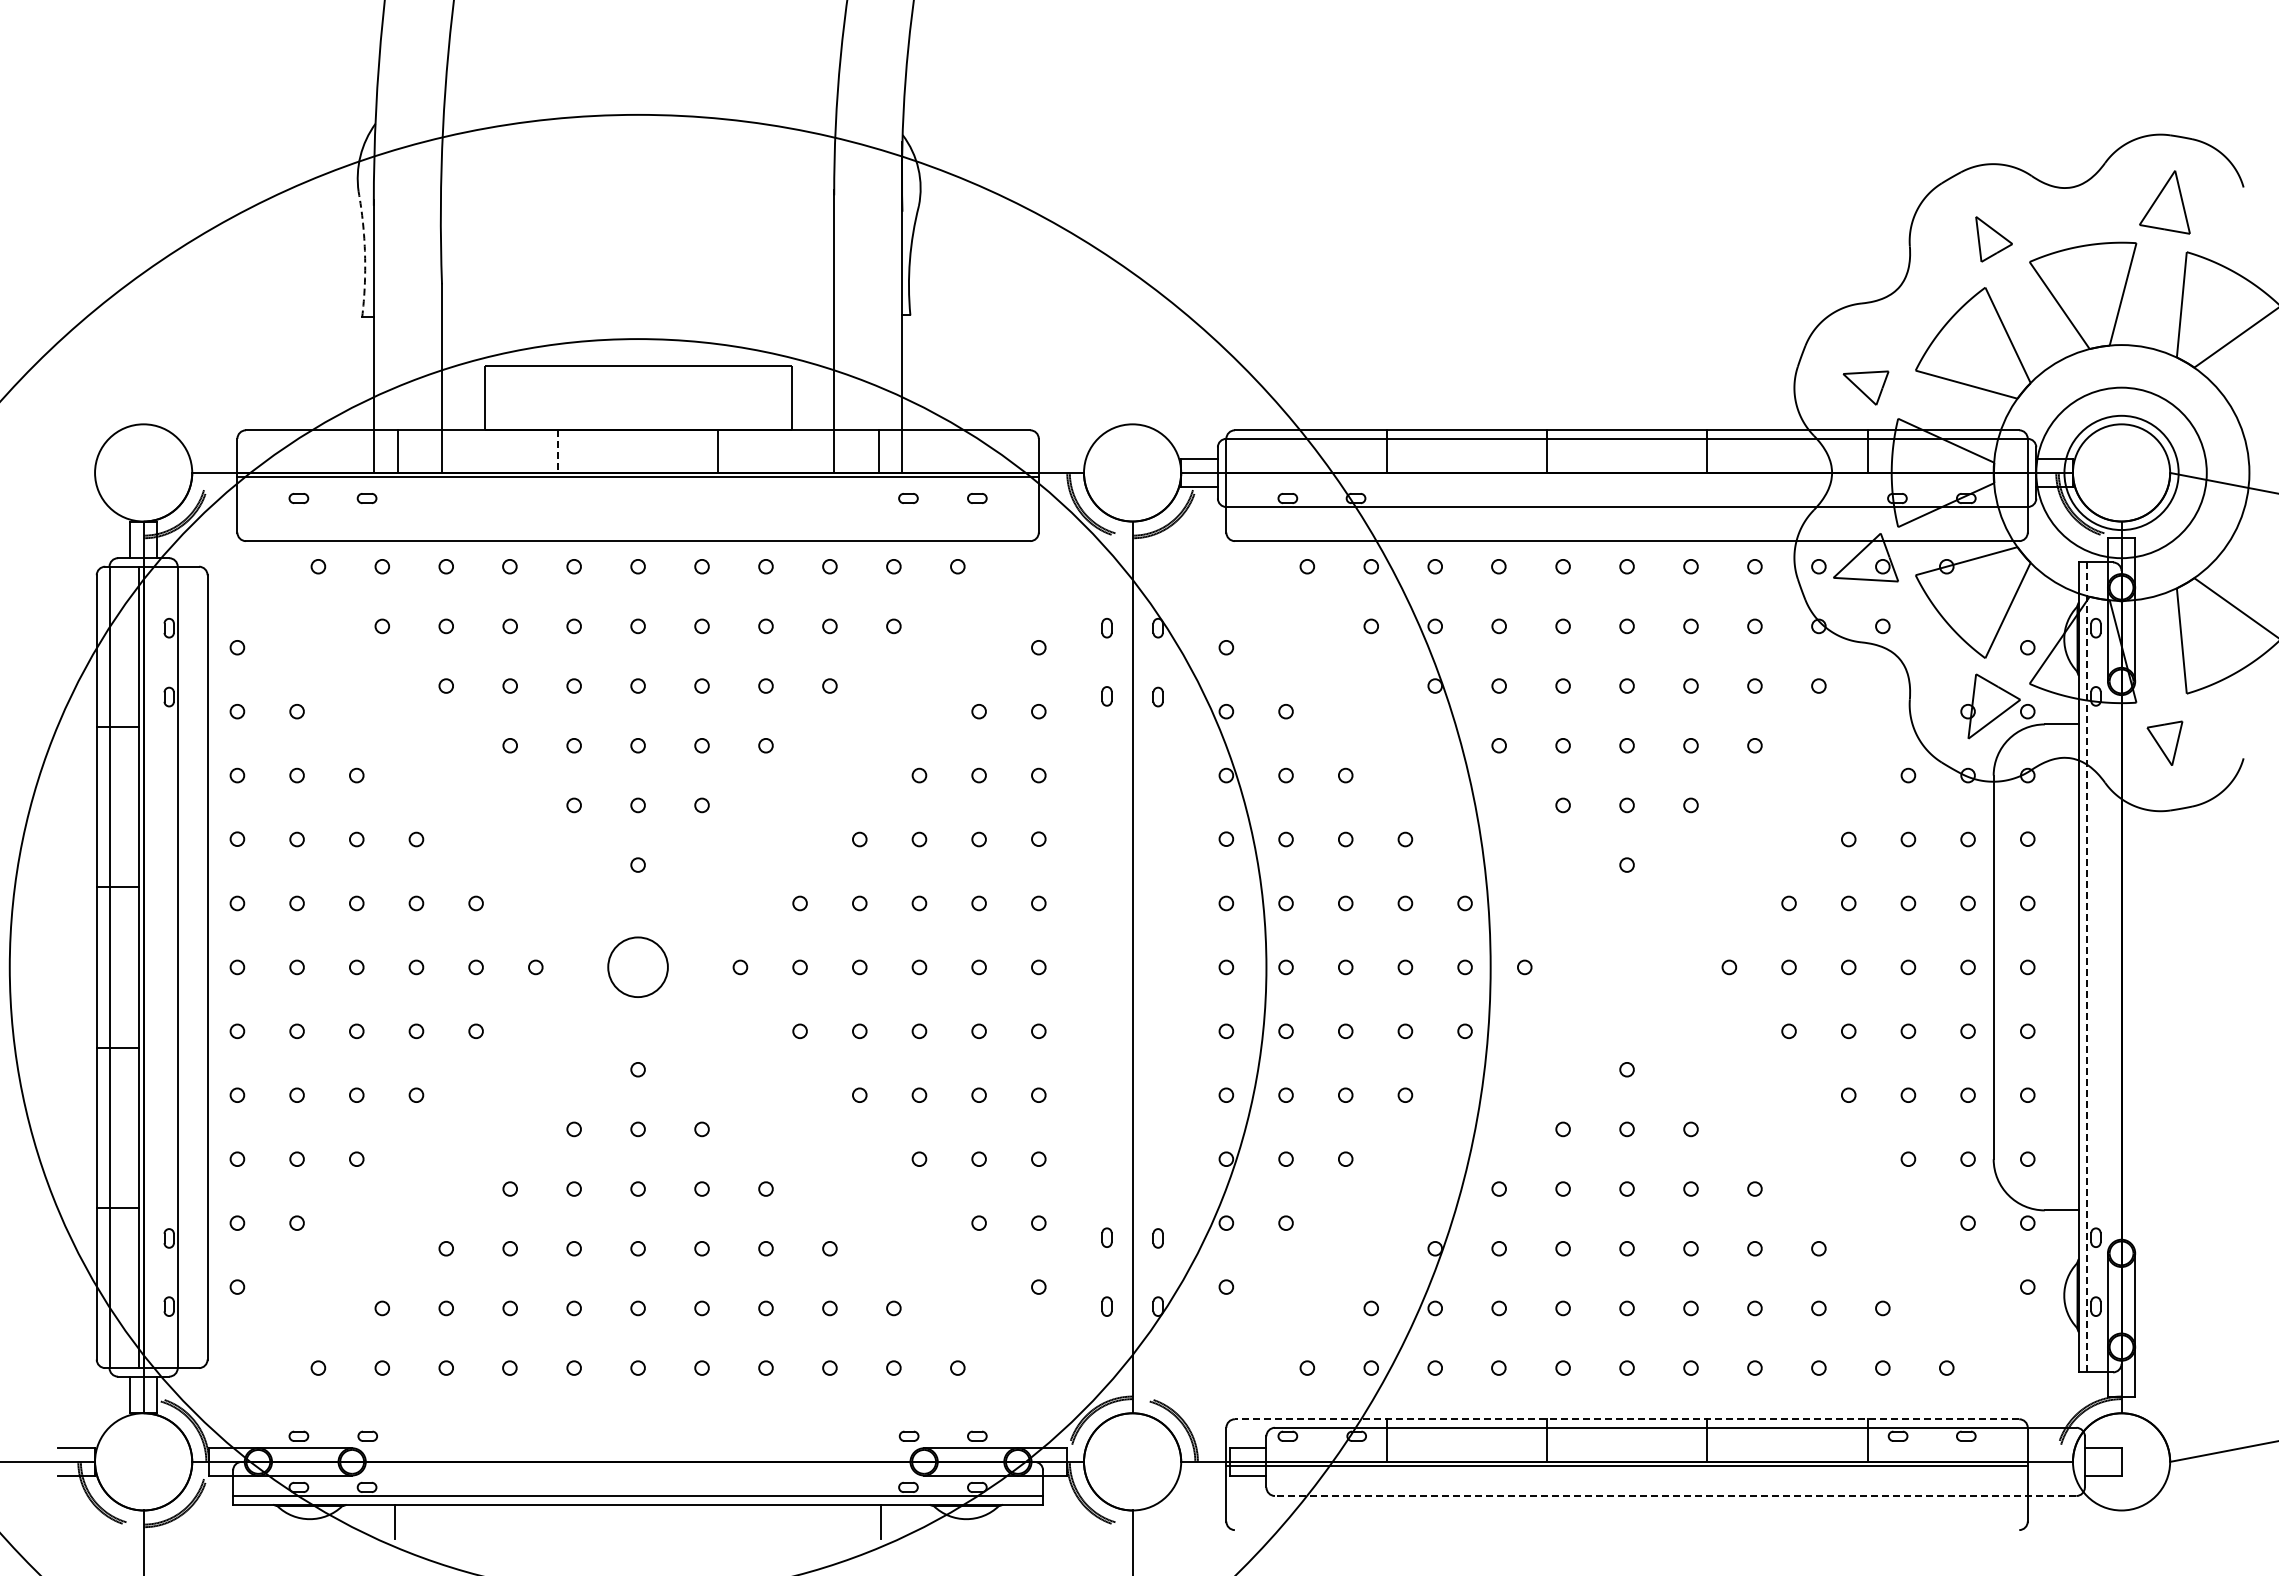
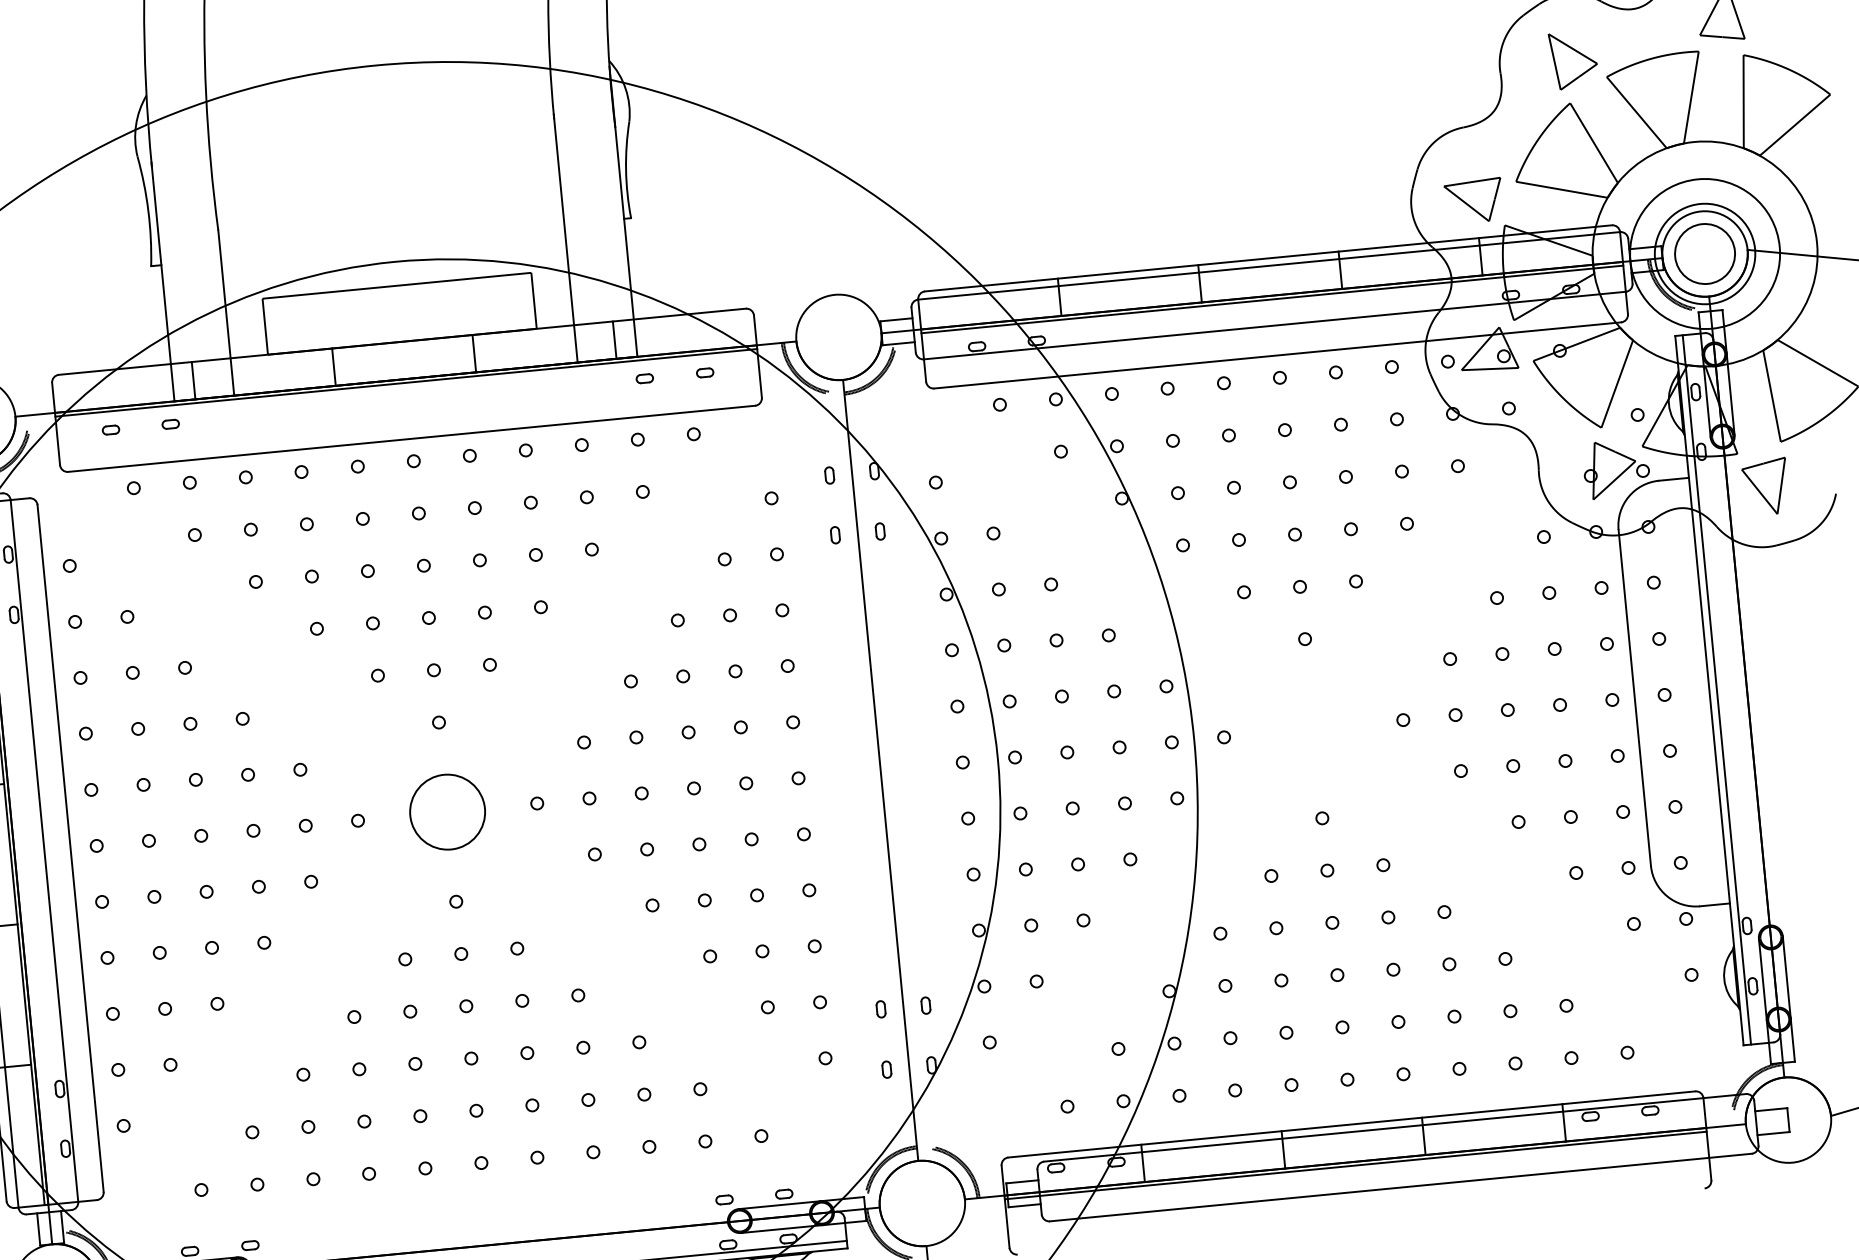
part: (1993, 239) -> (1573, 60), size x1.43
arc: (365, 254) -> (148, 210), dashed -> solid
part: (1865, 387) -> (1473, 200), size x1.43
line: (557, 452) -> (333, 368), dashed -> solid
circle: (2121, 472) -> (1704, 253), added
line: (1626, 477) -> (1271, 299), added
part: (2164, 743) -> (1765, 487), size x1.43
circle: (637, 966) -> (447, 811), size x1.43
line: (2087, 967) -> (1716, 690), dashed -> solid
line: (1626, 1419) -> (1351, 1124), dashed -> solid
line: (1675, 1496) -> (1400, 1188), dashed -> solid

